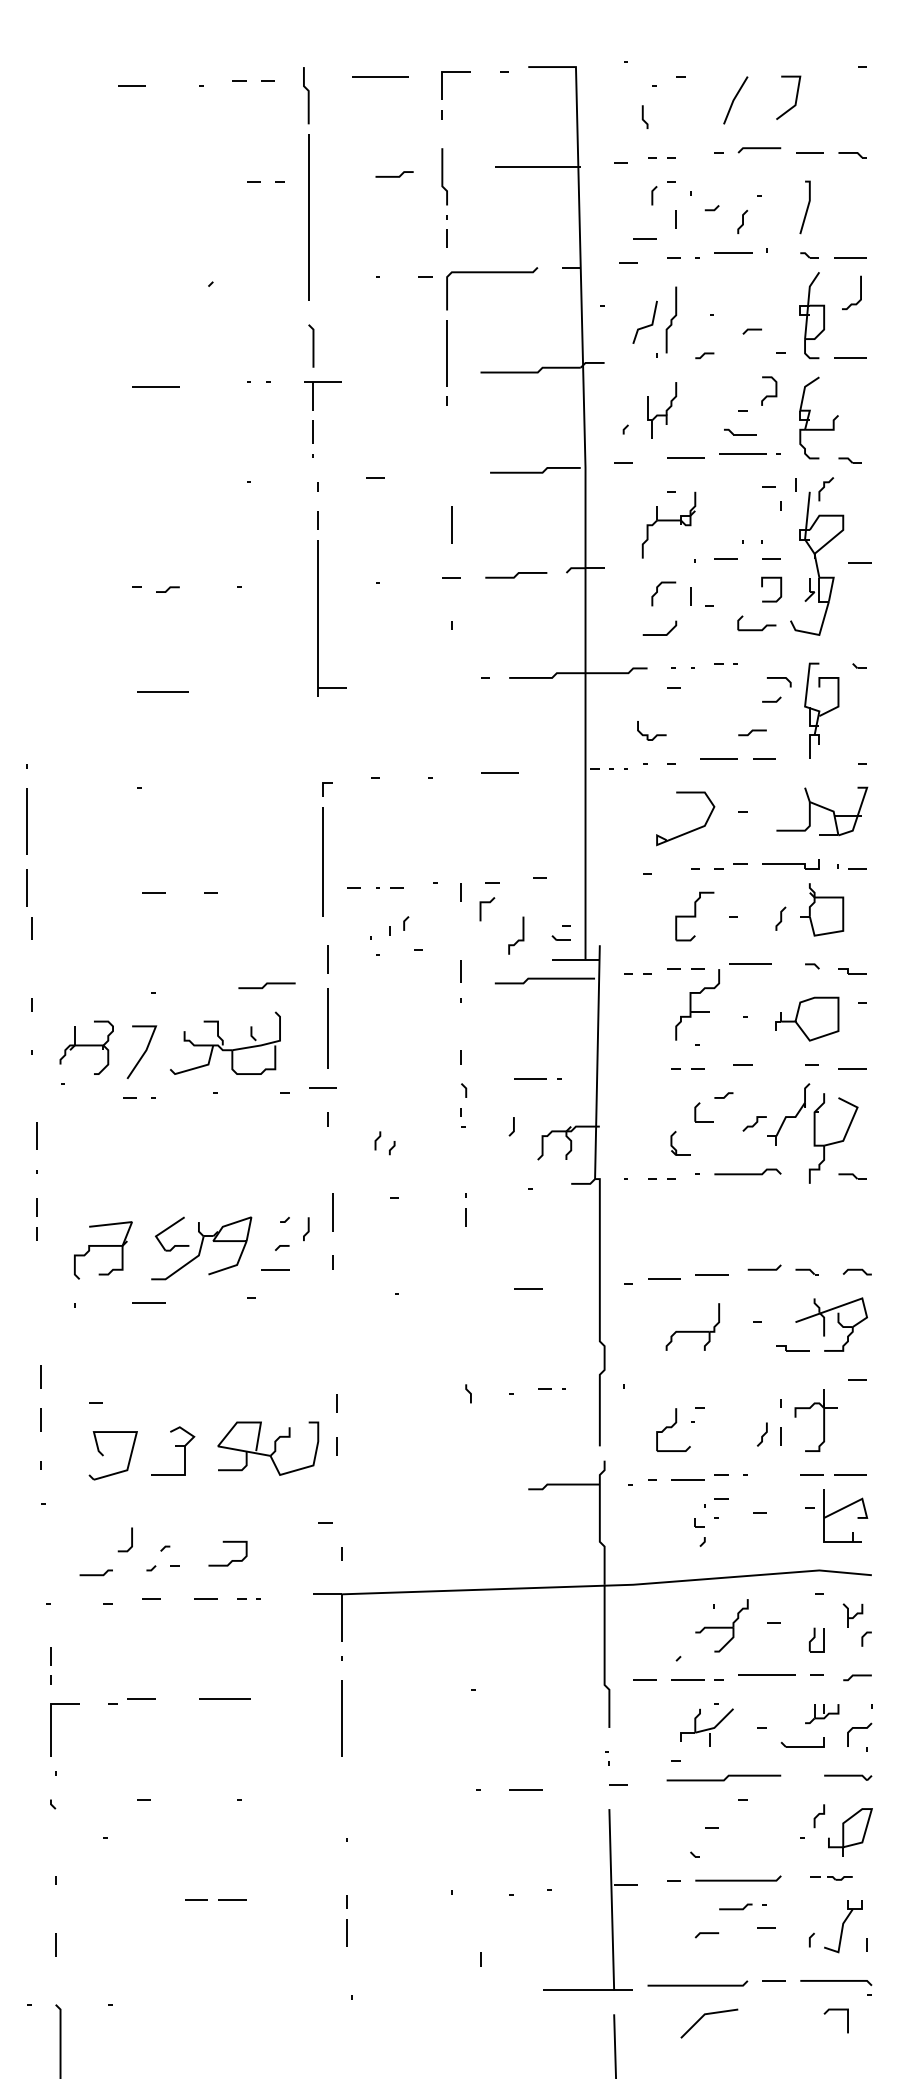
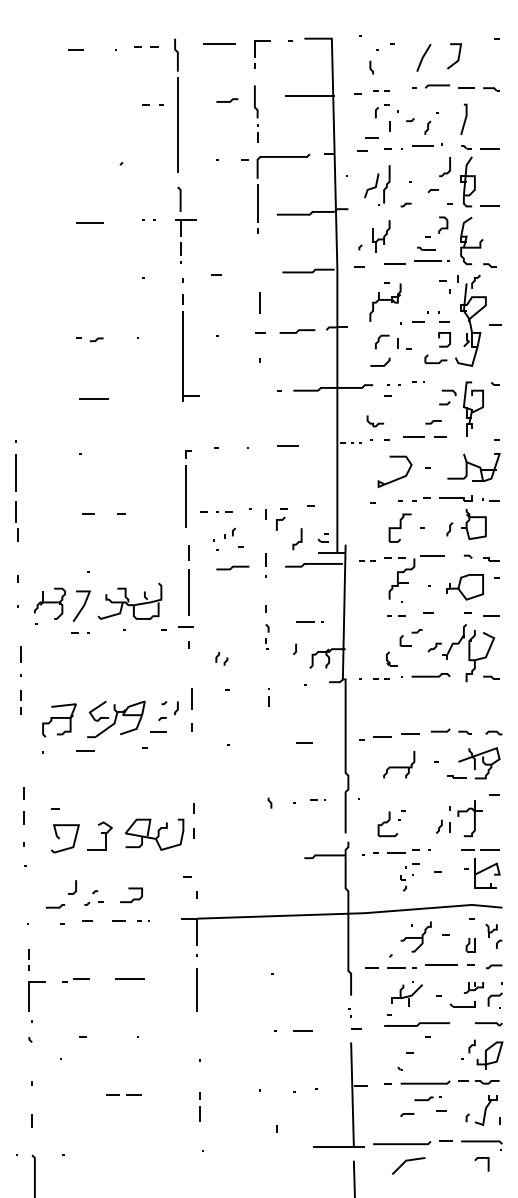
curve: (859, 294) -> (449, 167), moved
line: (266, 984) -> (232, 567), moved
part: (830, 1878) -> (478, 1082), size x1.67

